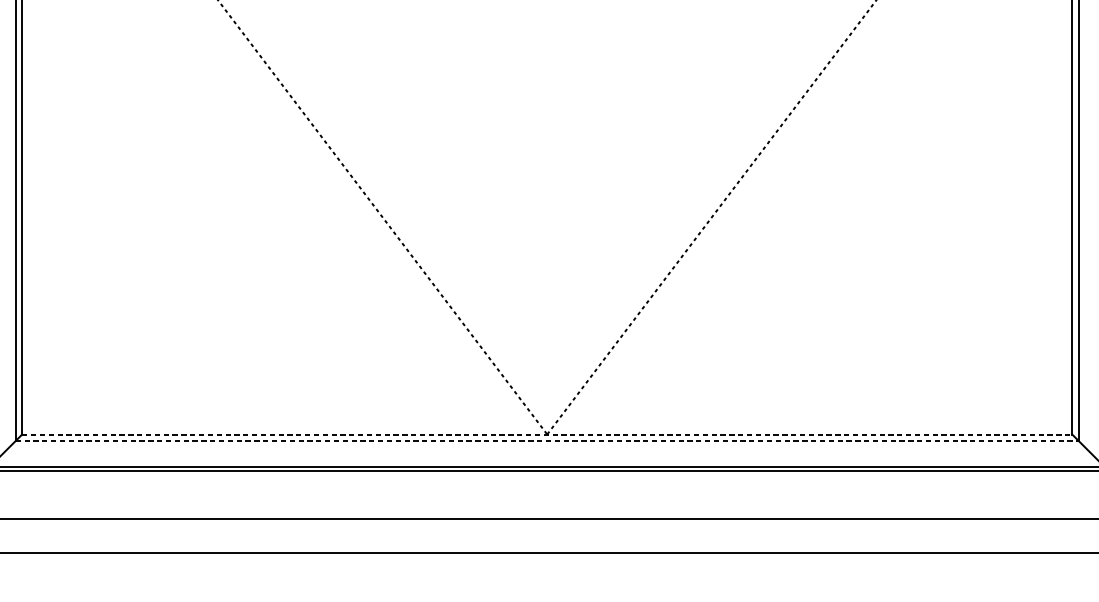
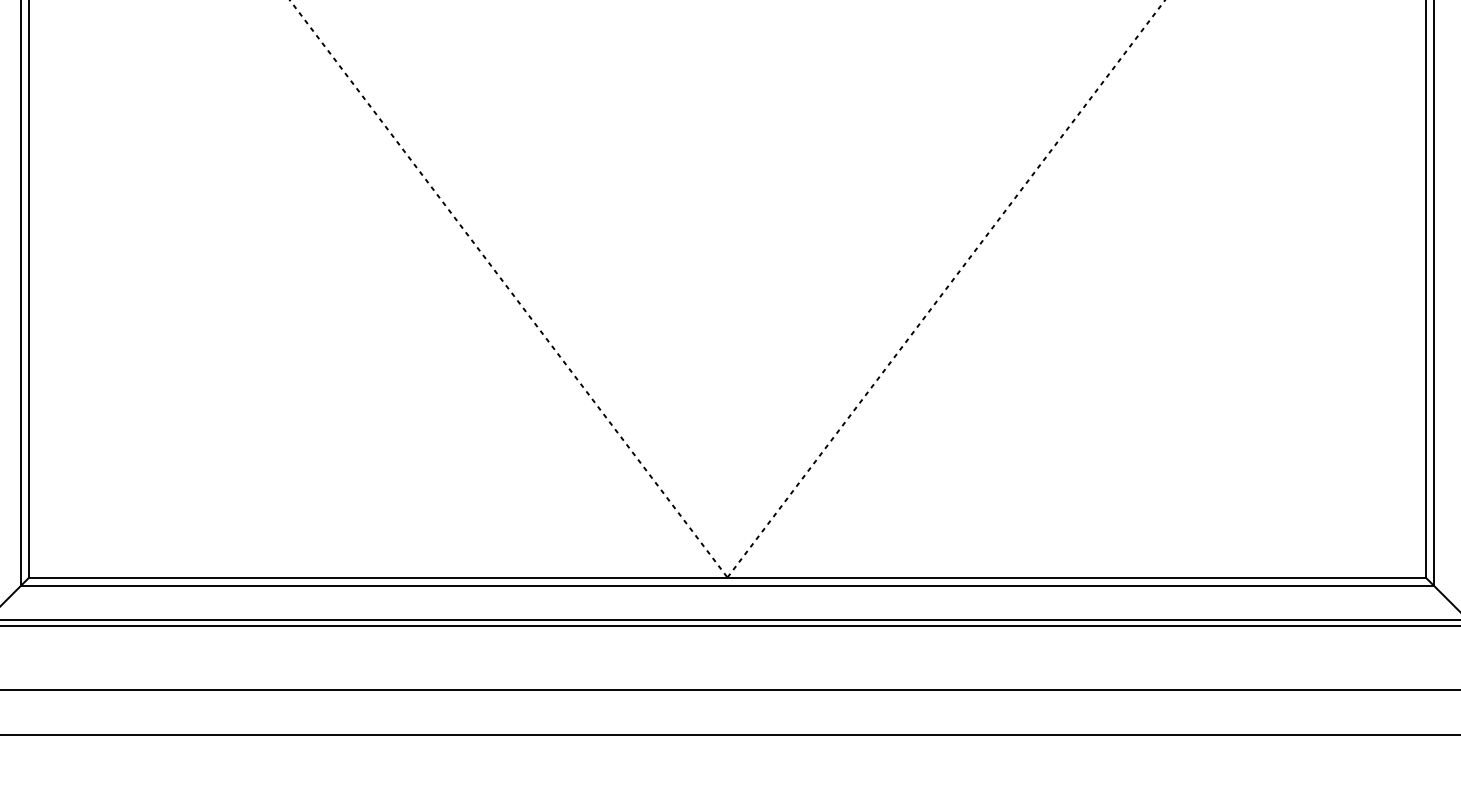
line: (547, 434) -> (727, 577), dashed -> solid
line: (547, 441) -> (727, 586), dashed -> solid

